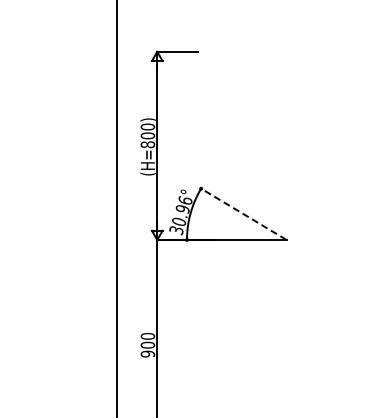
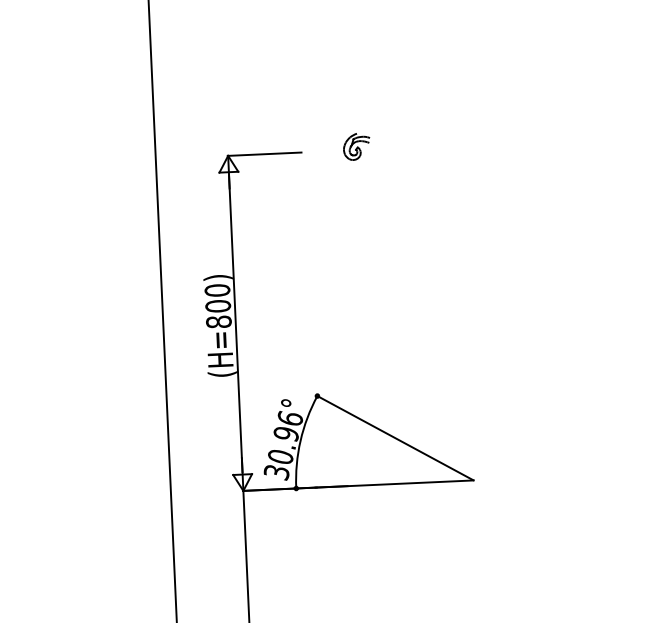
part: (229, 50) -> (356, 147), added
line: (243, 214) -> (394, 438), dashed -> solid

